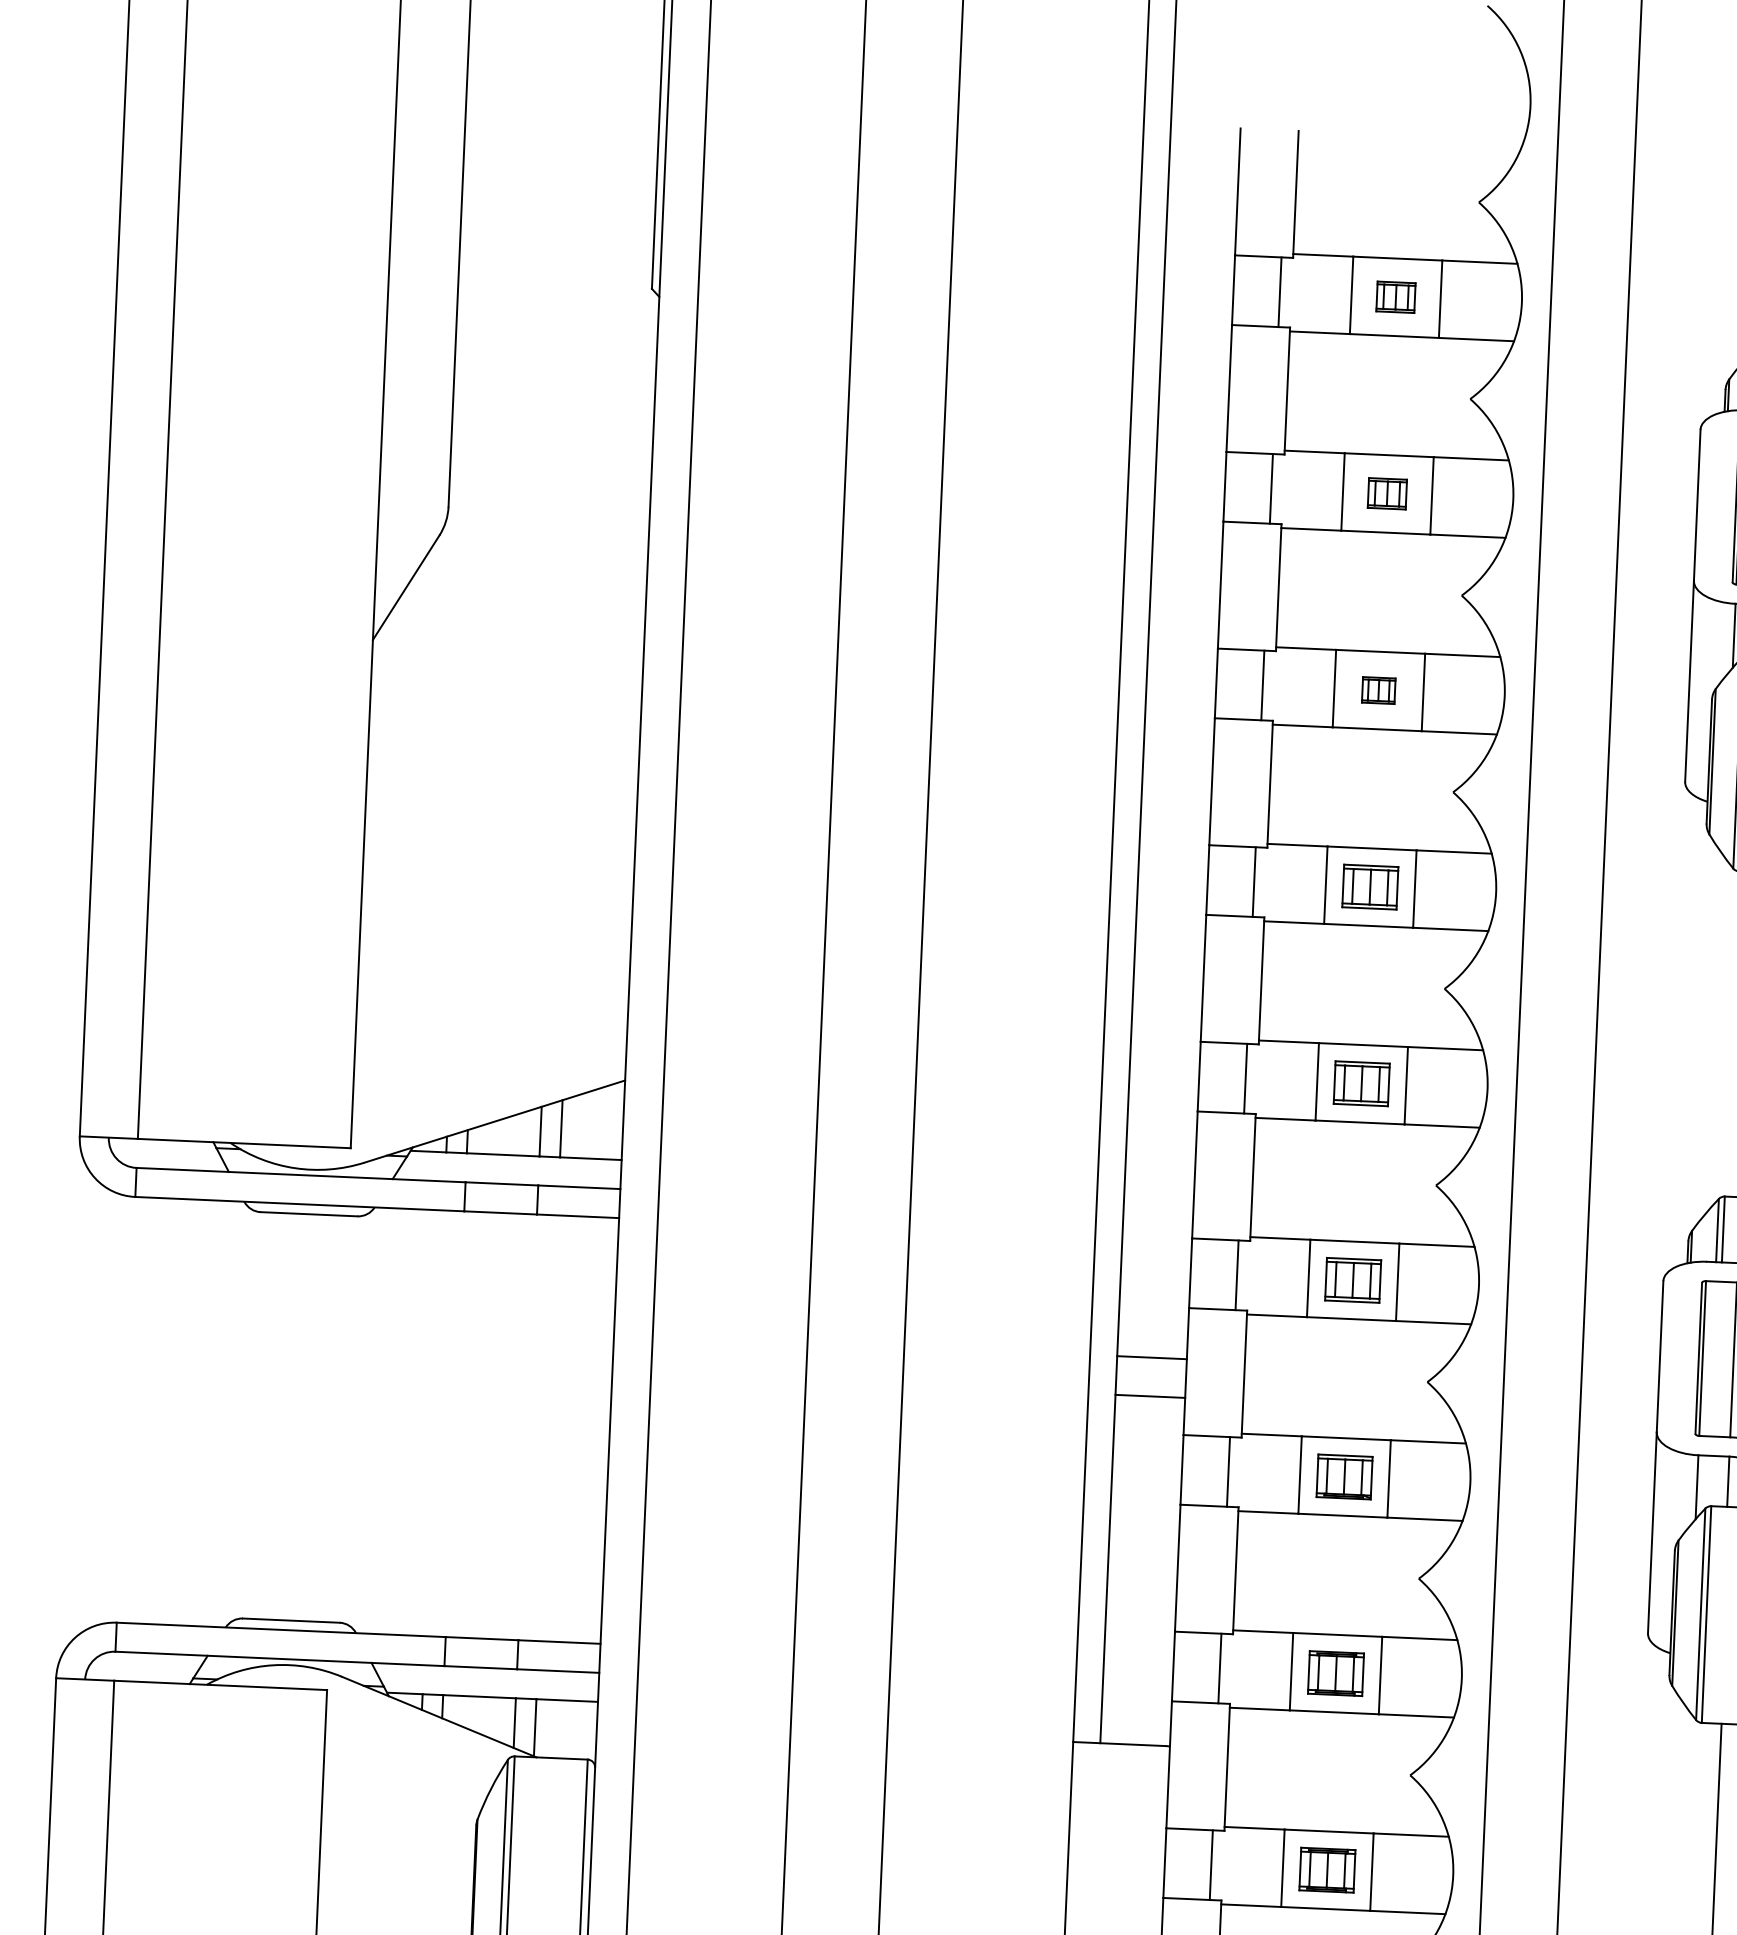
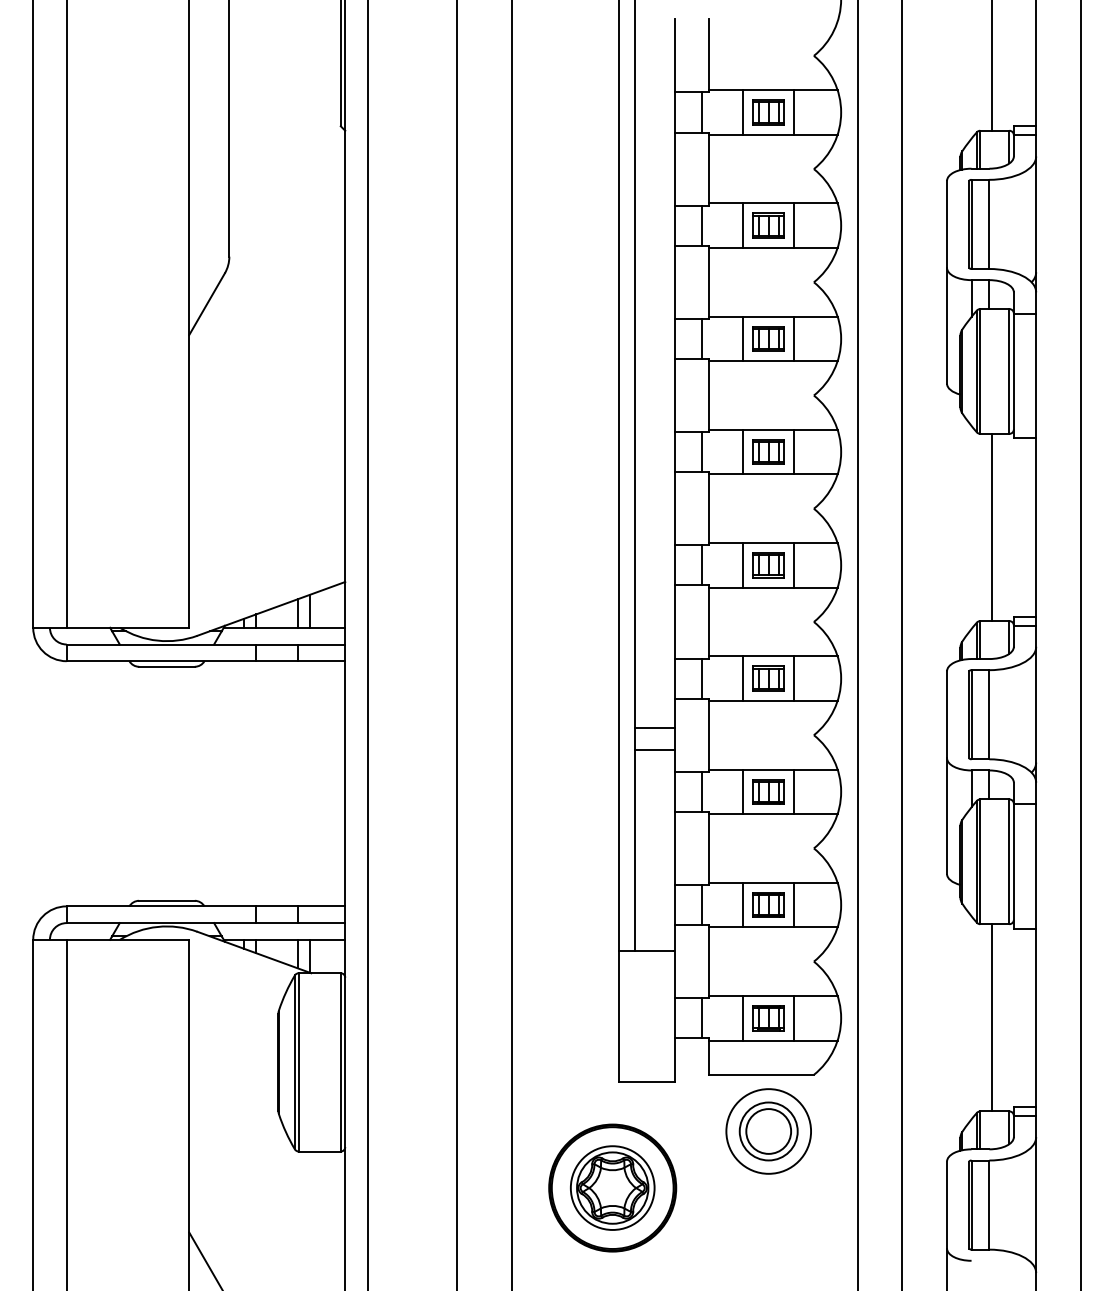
part: (1395, 297) -> (768, 112), size x1.43
part: (1387, 493) -> (768, 225), size x1.43
part: (1378, 689) -> (768, 338), size x1.67

